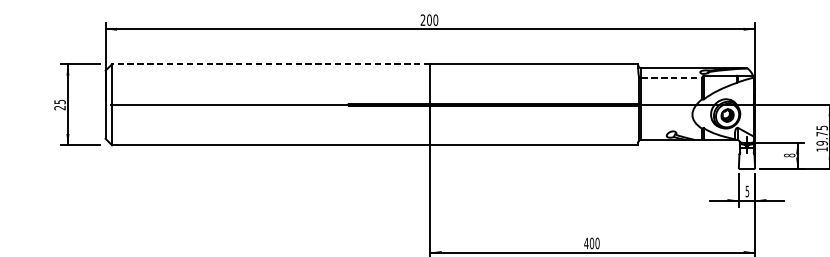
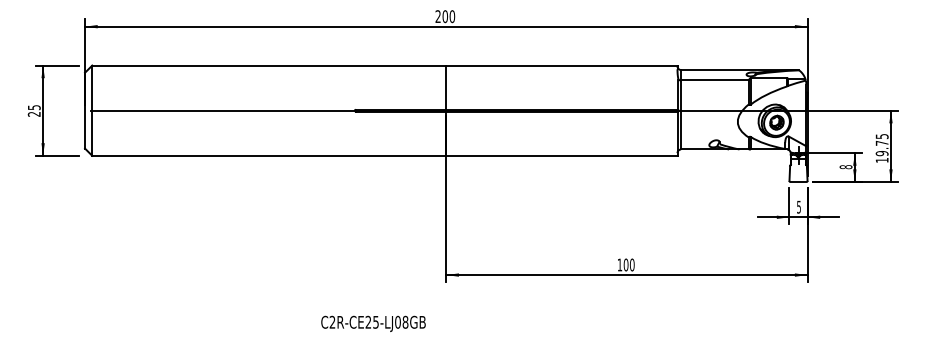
line: (270, 64) -> (268, 65), dashed -> solid
line: (671, 77) -> (714, 80), dashed -> solid
text: (586, 243) -> (619, 264), 400 -> 100

